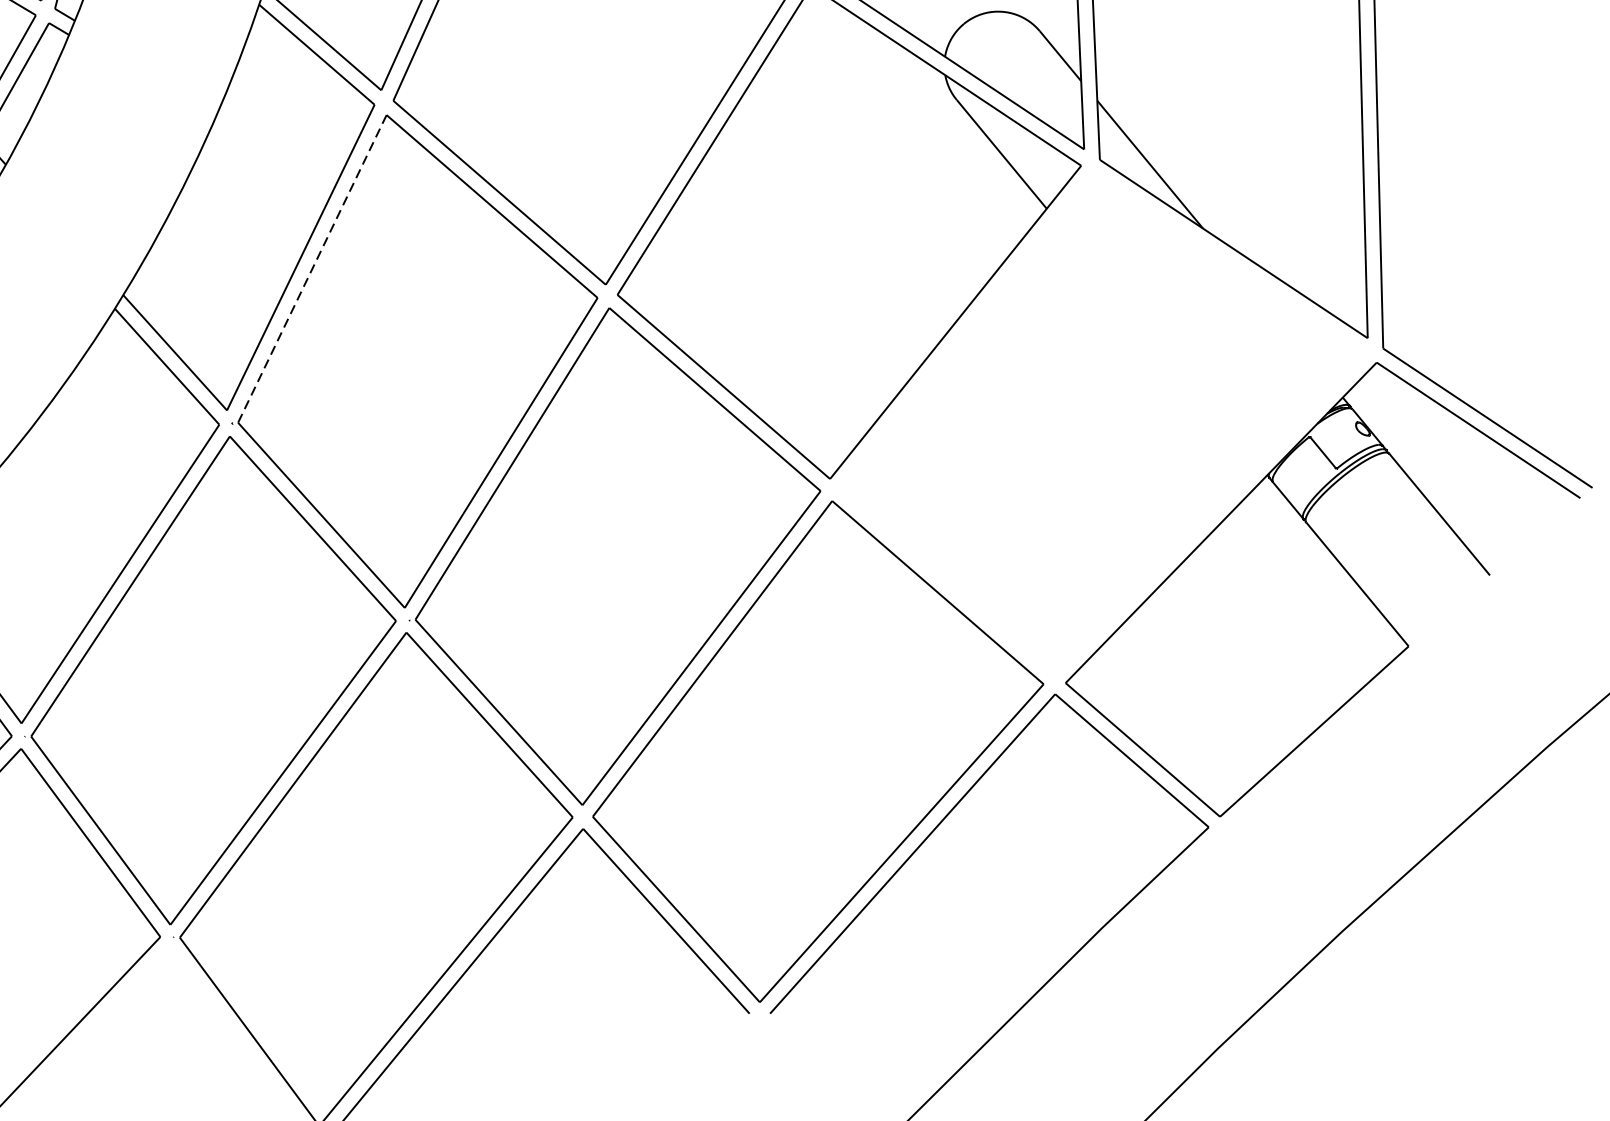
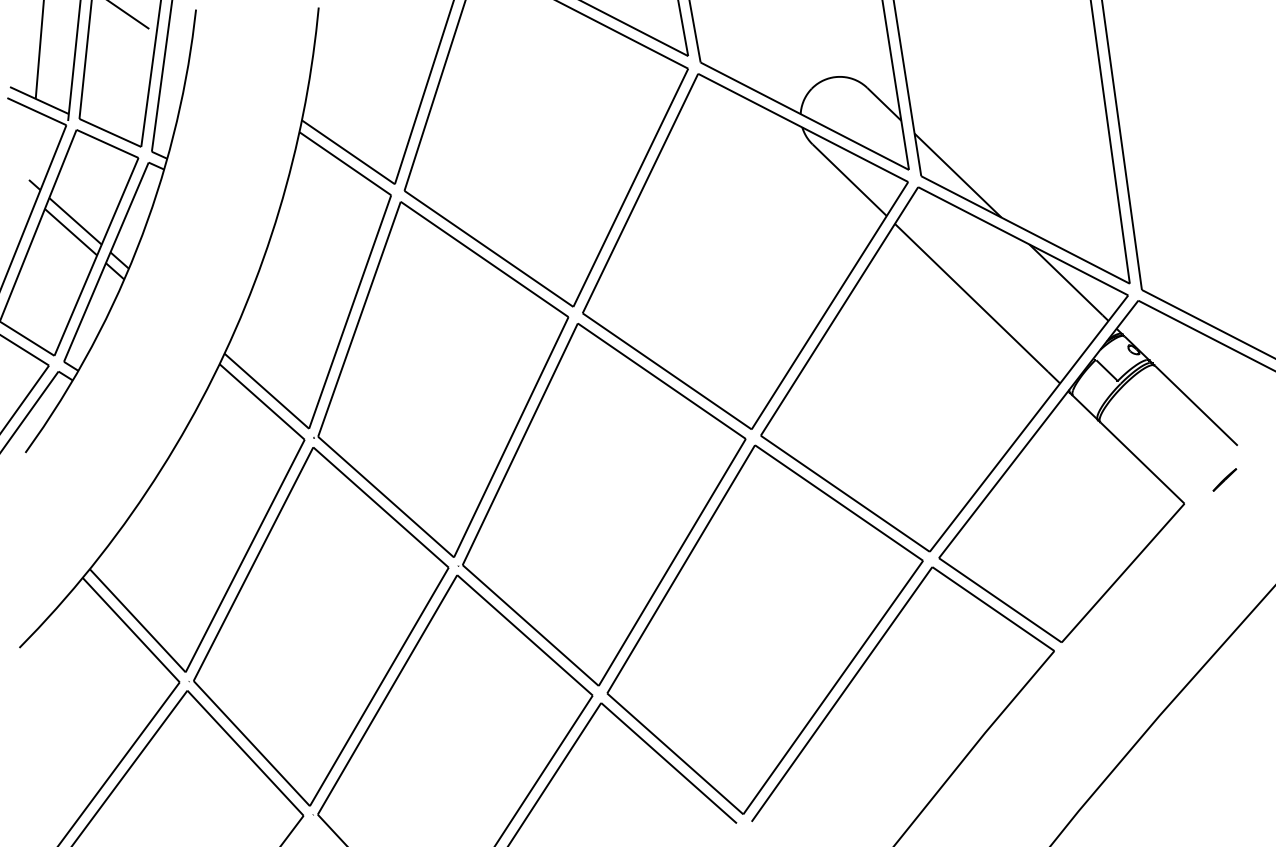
line: (312, 269) -> (359, 319), dashed -> solid
part: (1102, 426) -> (944, 369), added
line: (1466, 619) -> (1224, 479), added

